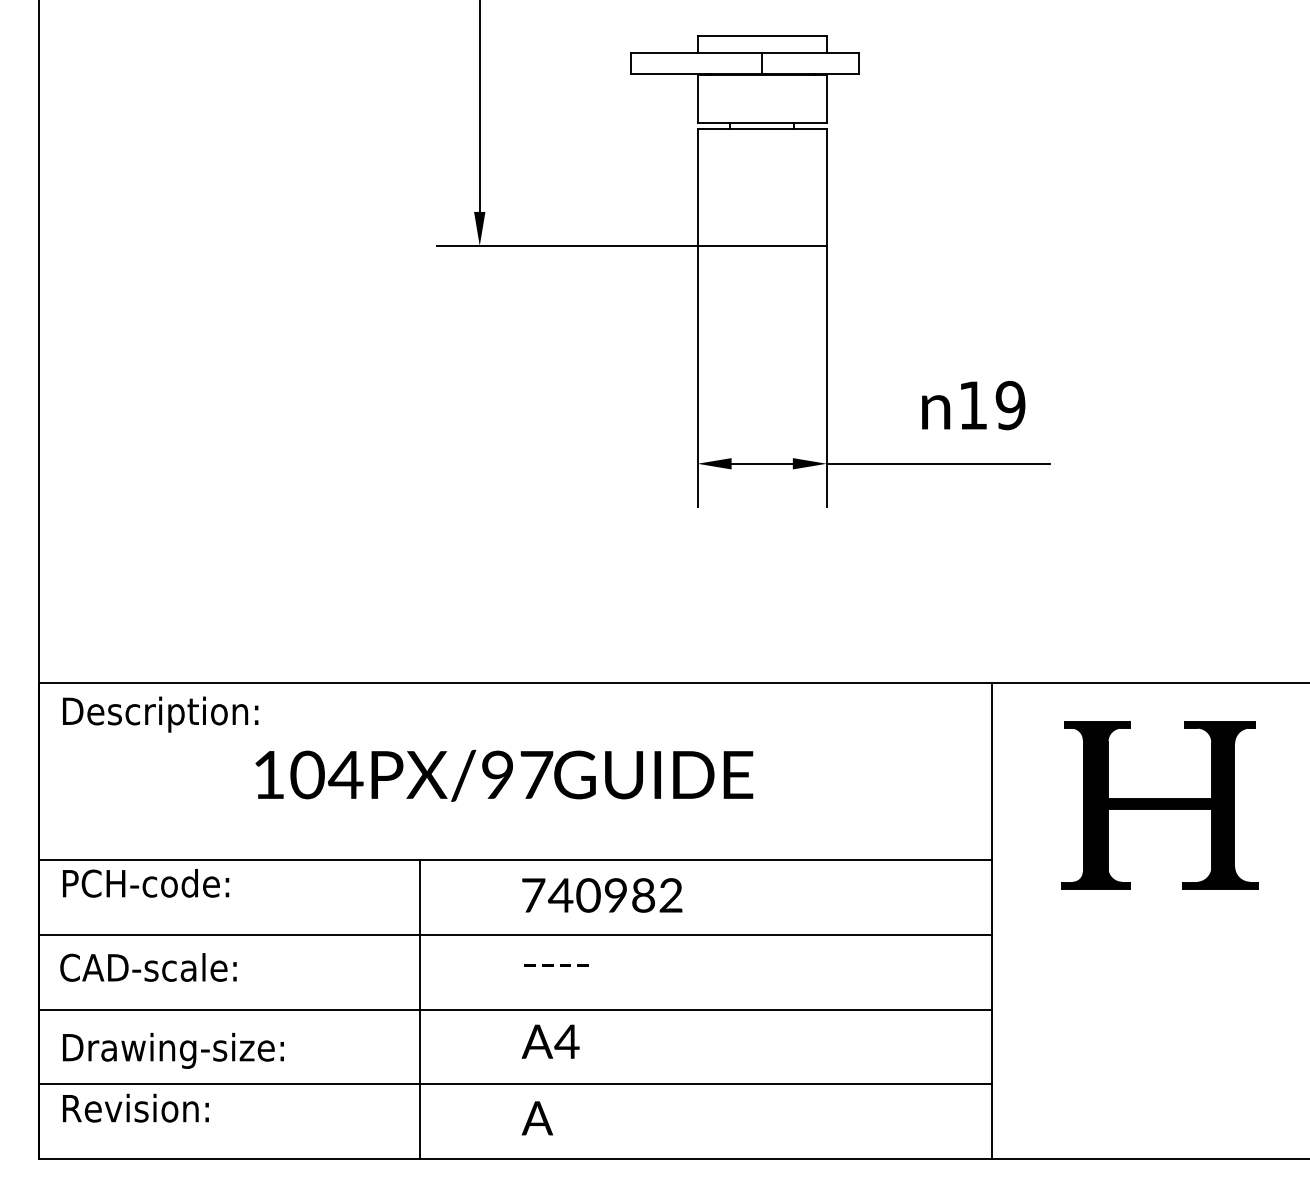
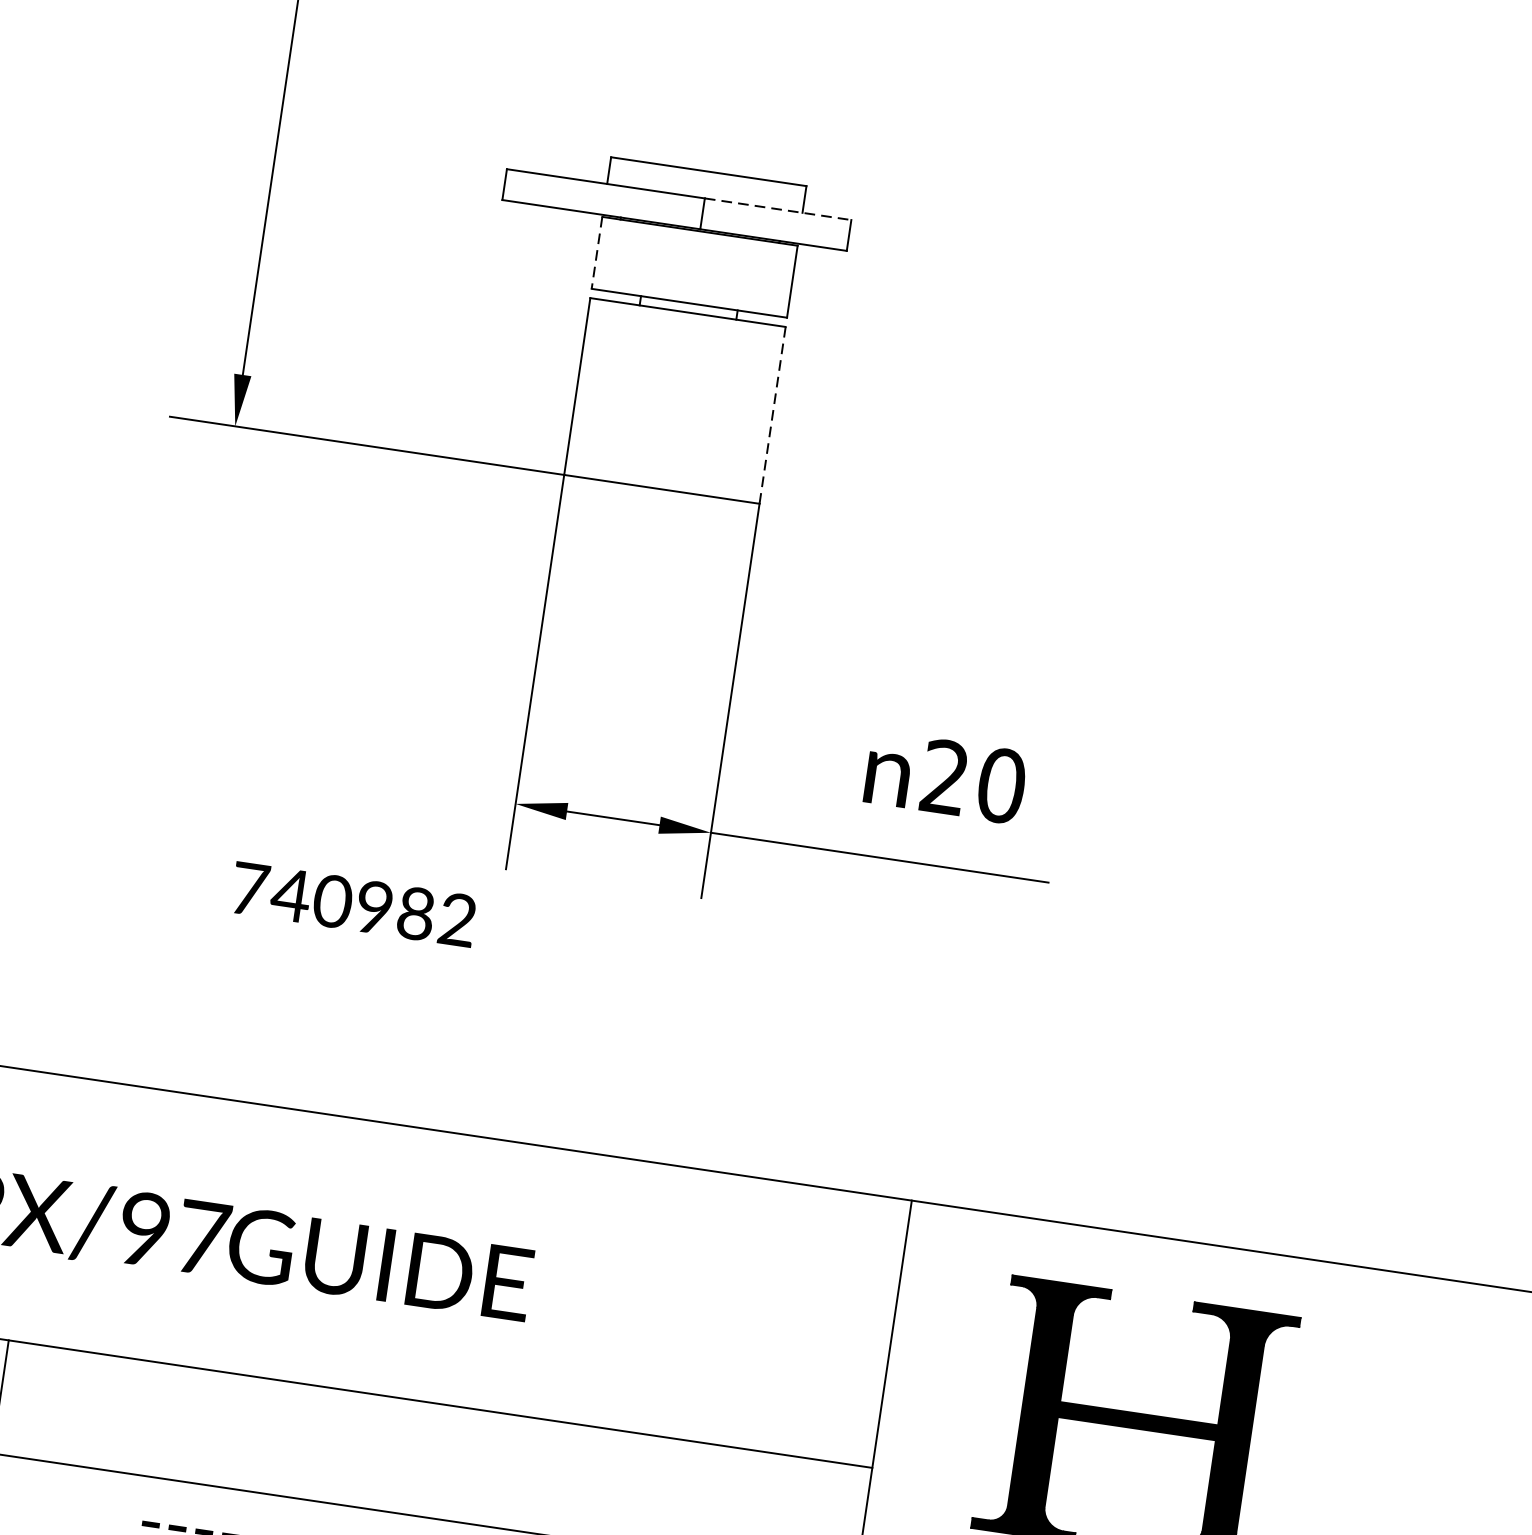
line: (811, 53) -> (779, 209), solid -> dashed
line: (697, 98) -> (597, 252), solid -> dashed
line: (826, 187) -> (772, 415), solid -> dashed
text: (992, 405) -> (974, 781), 19 -> 20
text: (602, 895) -> (354, 904), moved

